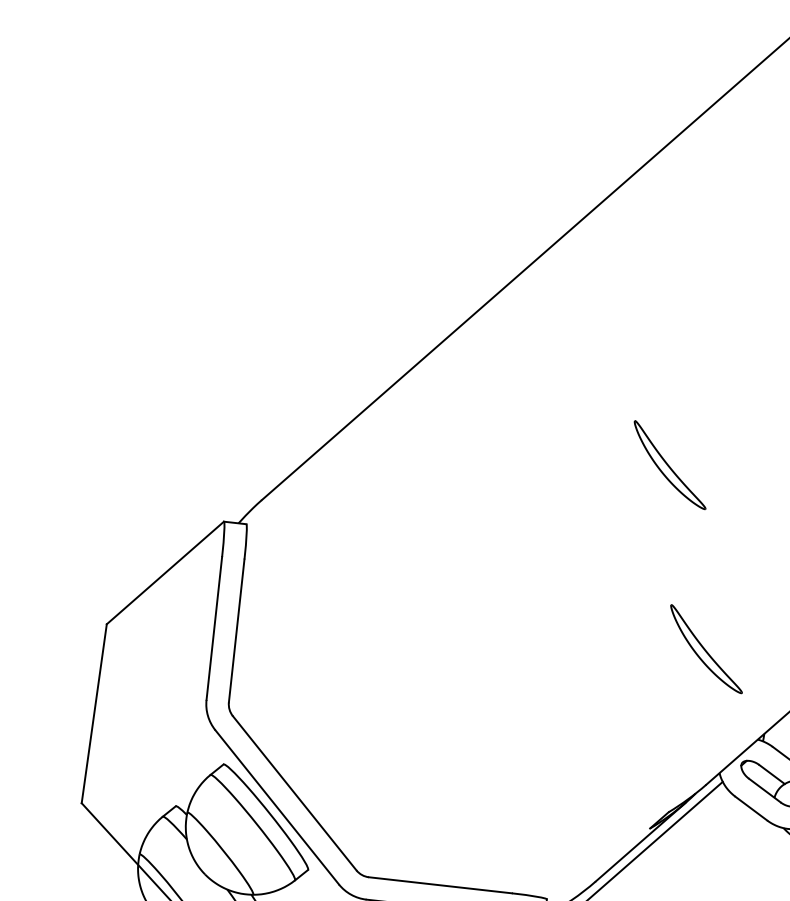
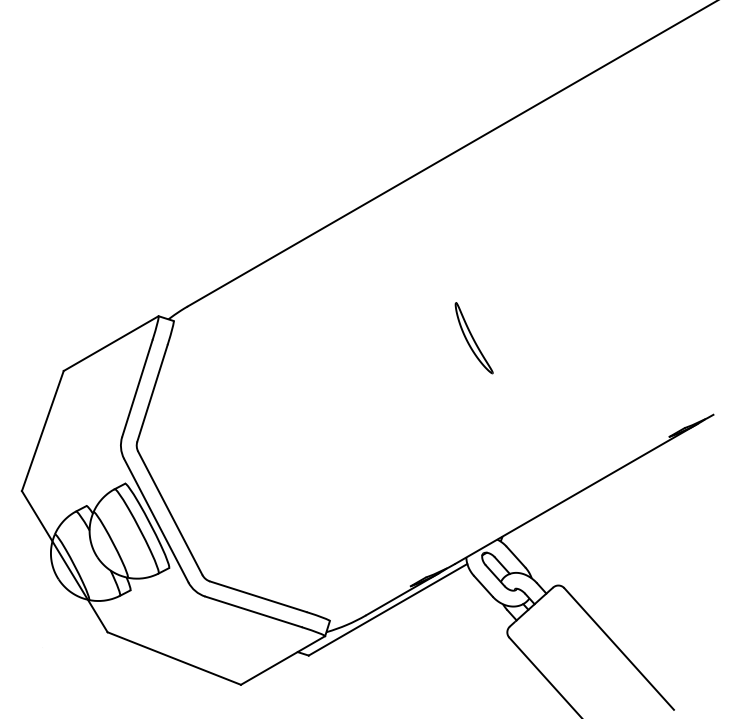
part: (705, 649) -> (473, 470), removed

